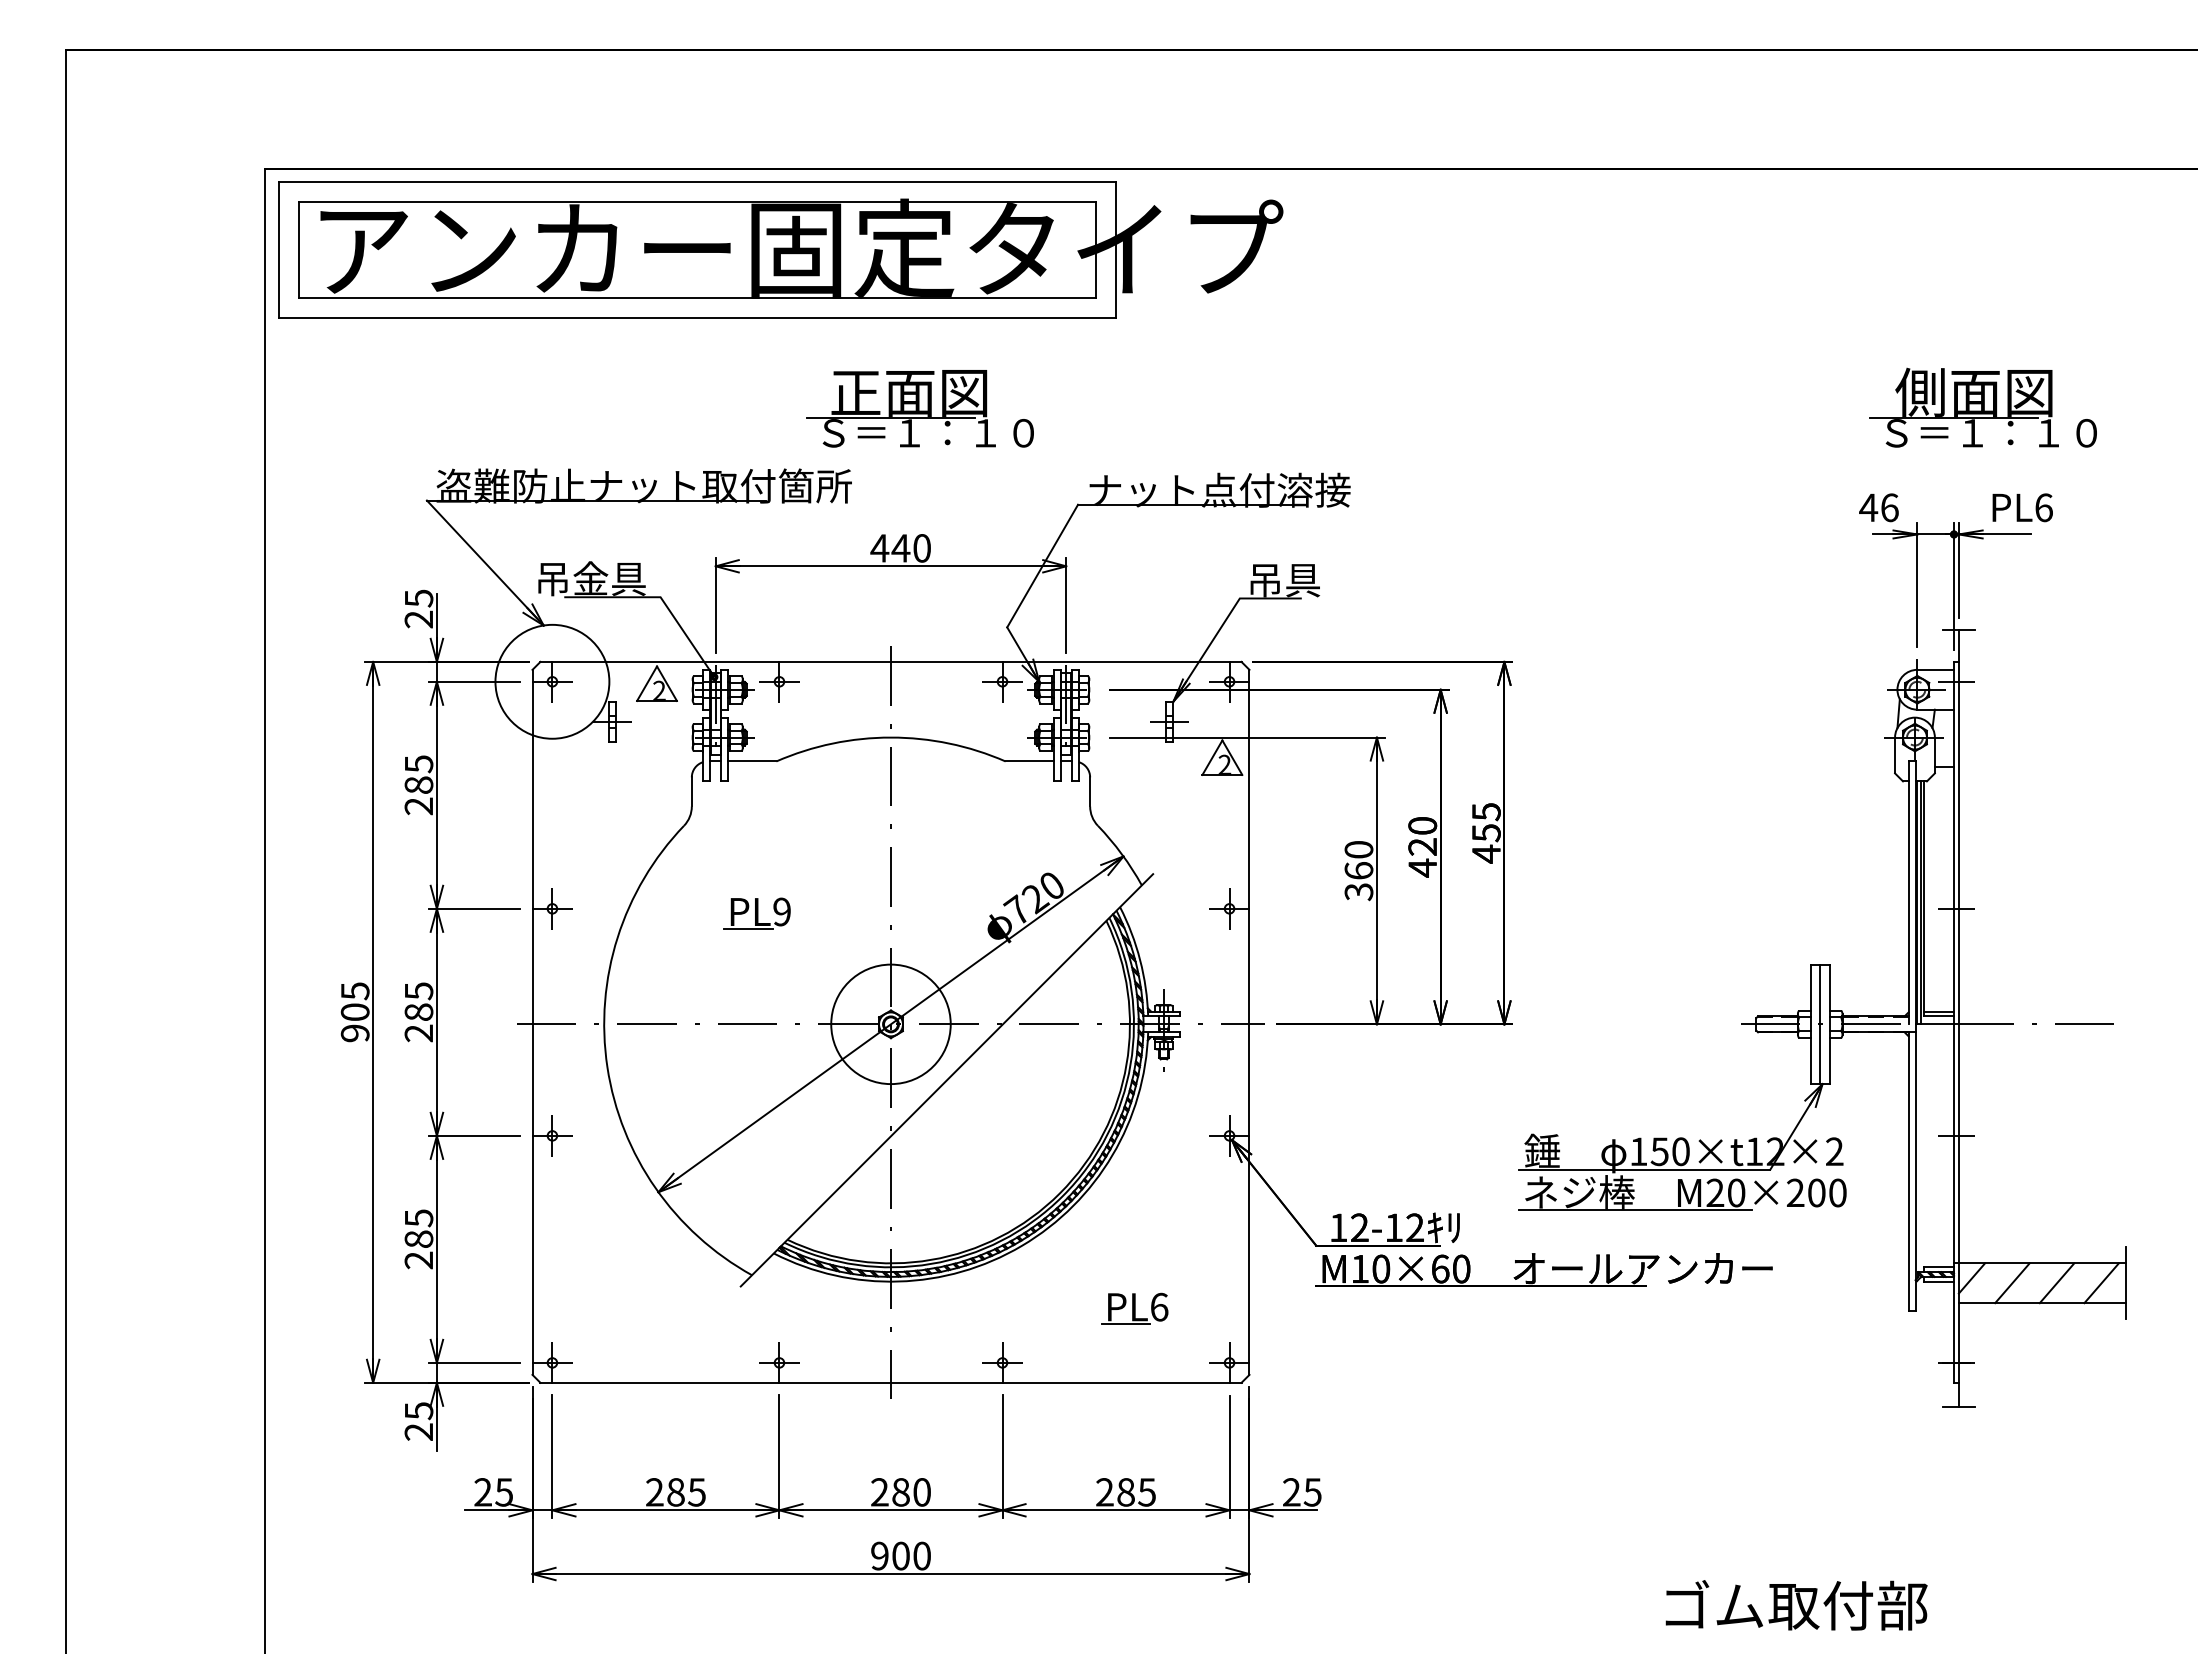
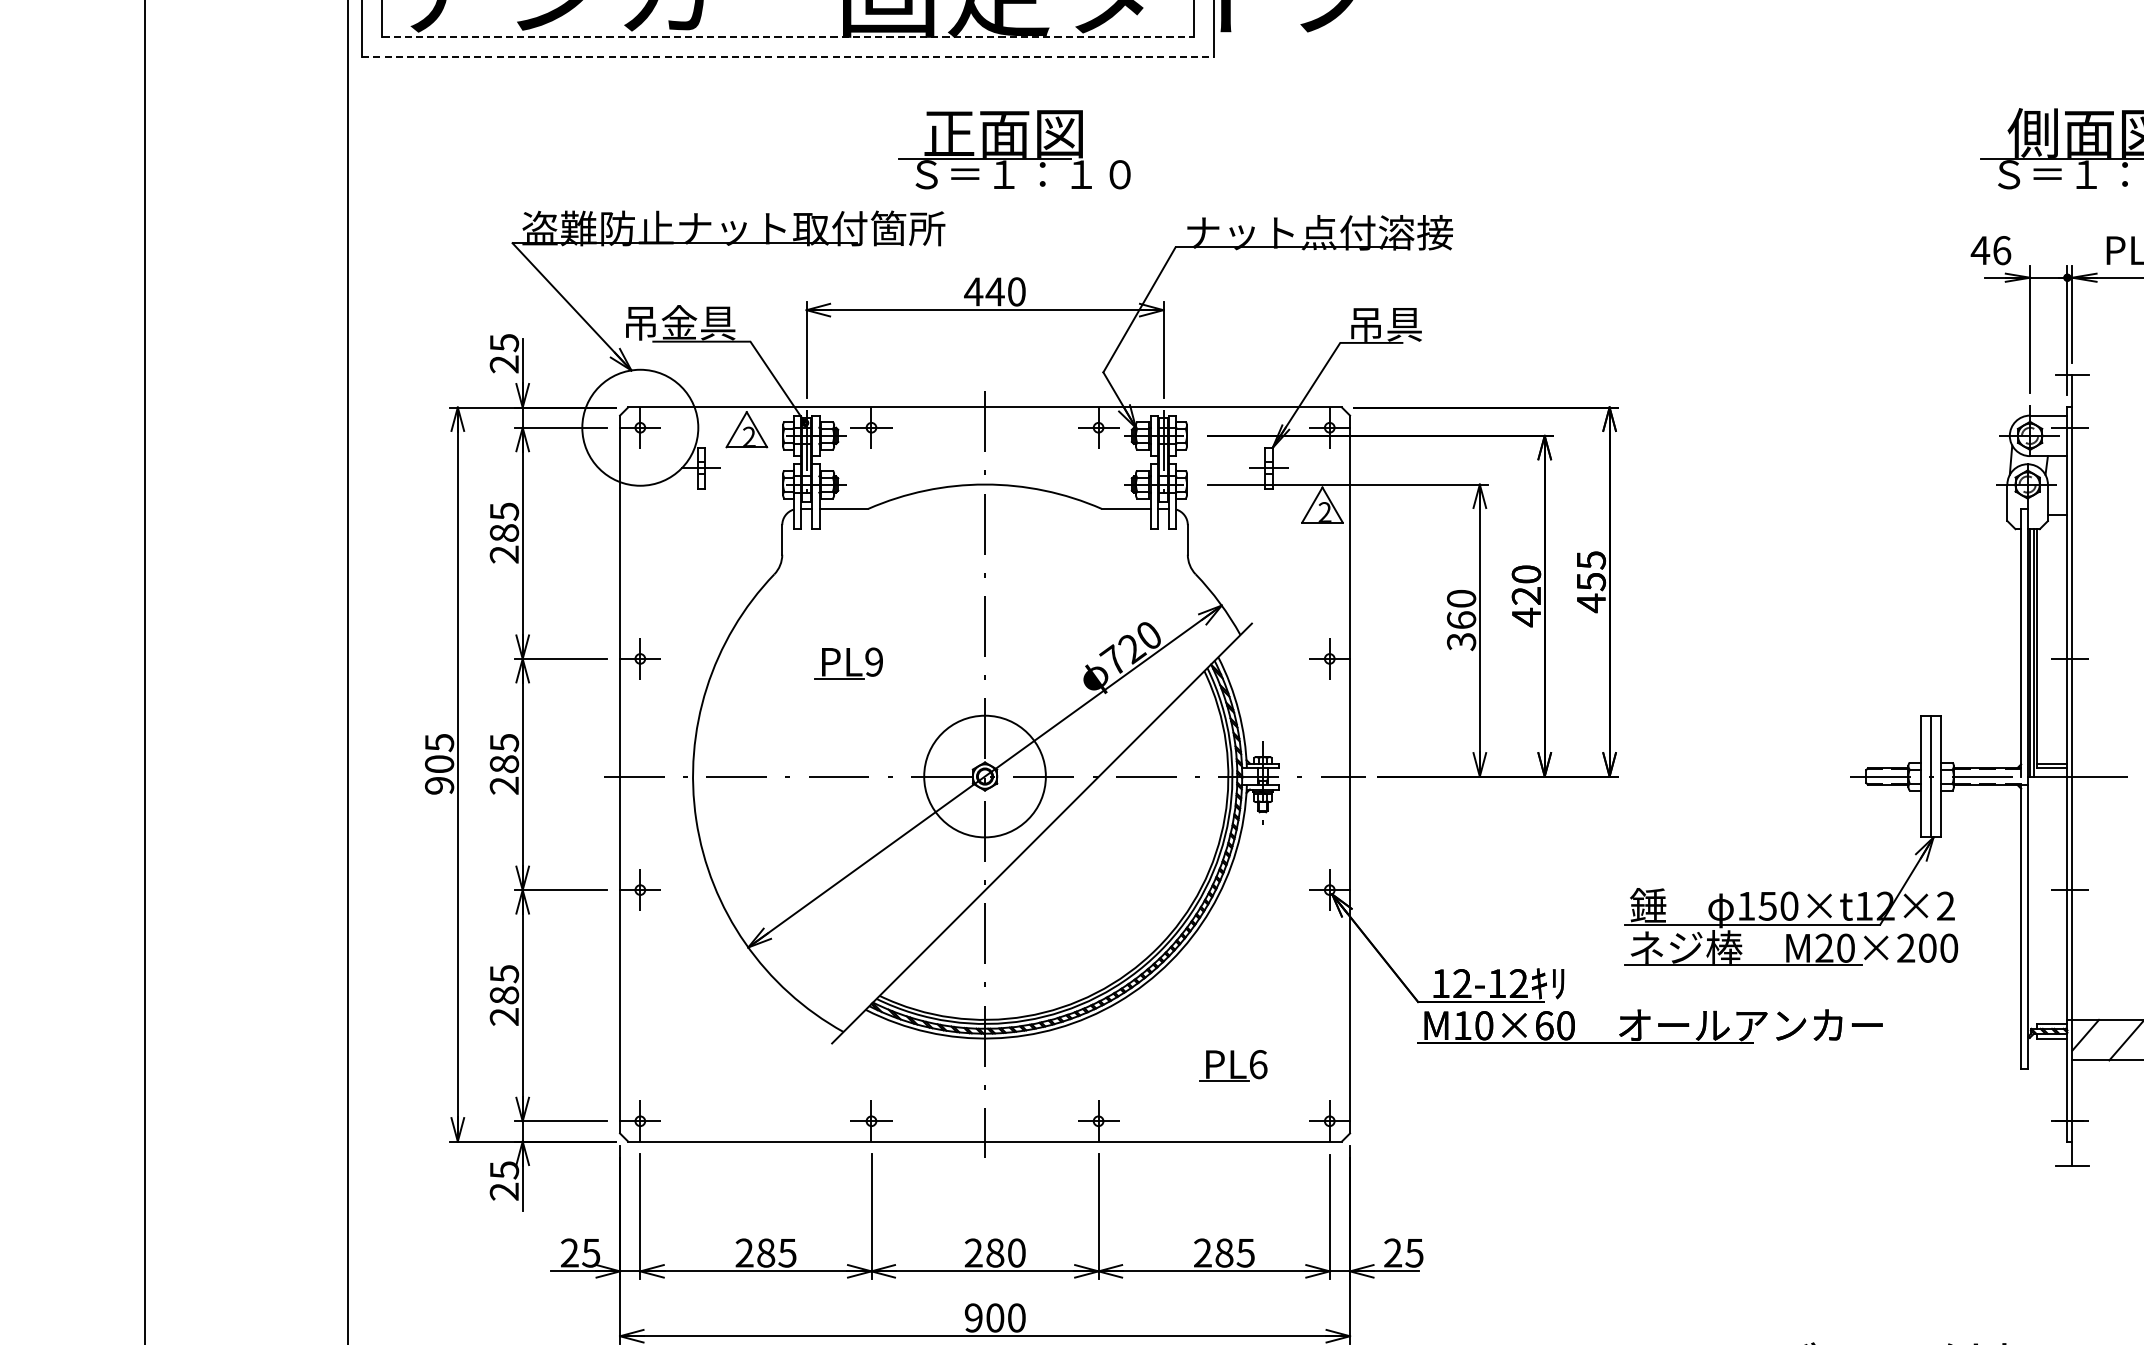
line: (697, 297) -> (788, 36), solid -> dashed
line: (697, 317) -> (788, 56), solid -> dashed

